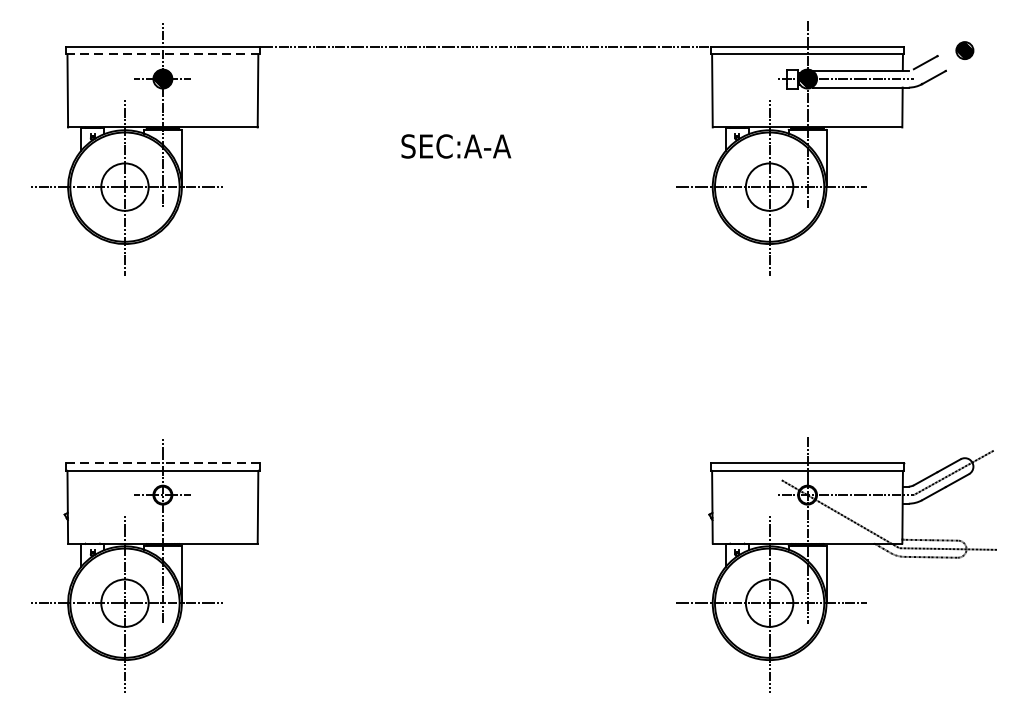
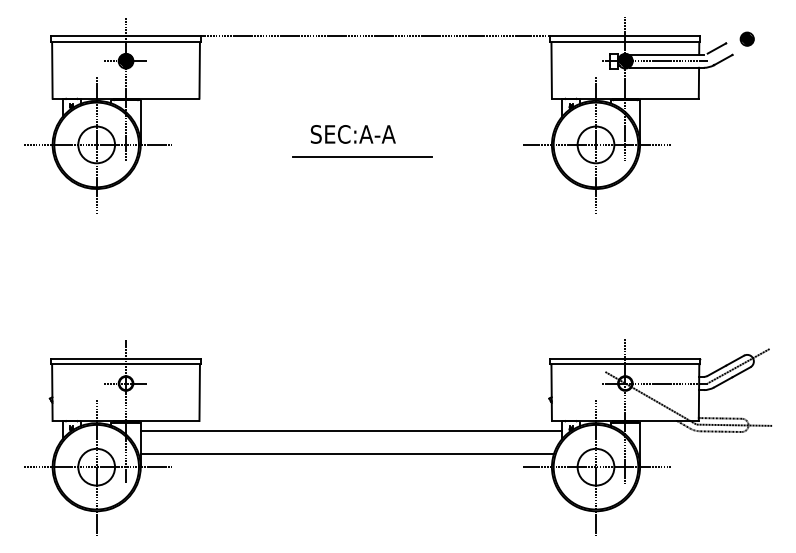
line: (163, 54) -> (126, 42), dashed -> solid
text: (455, 146) -> (352, 134), moved
line: (468, 202) -> (362, 156), added
line: (163, 462) -> (126, 358), dashed -> solid
line: (453, 555) -> (351, 430), added
line: (447, 586) -> (346, 454), added

